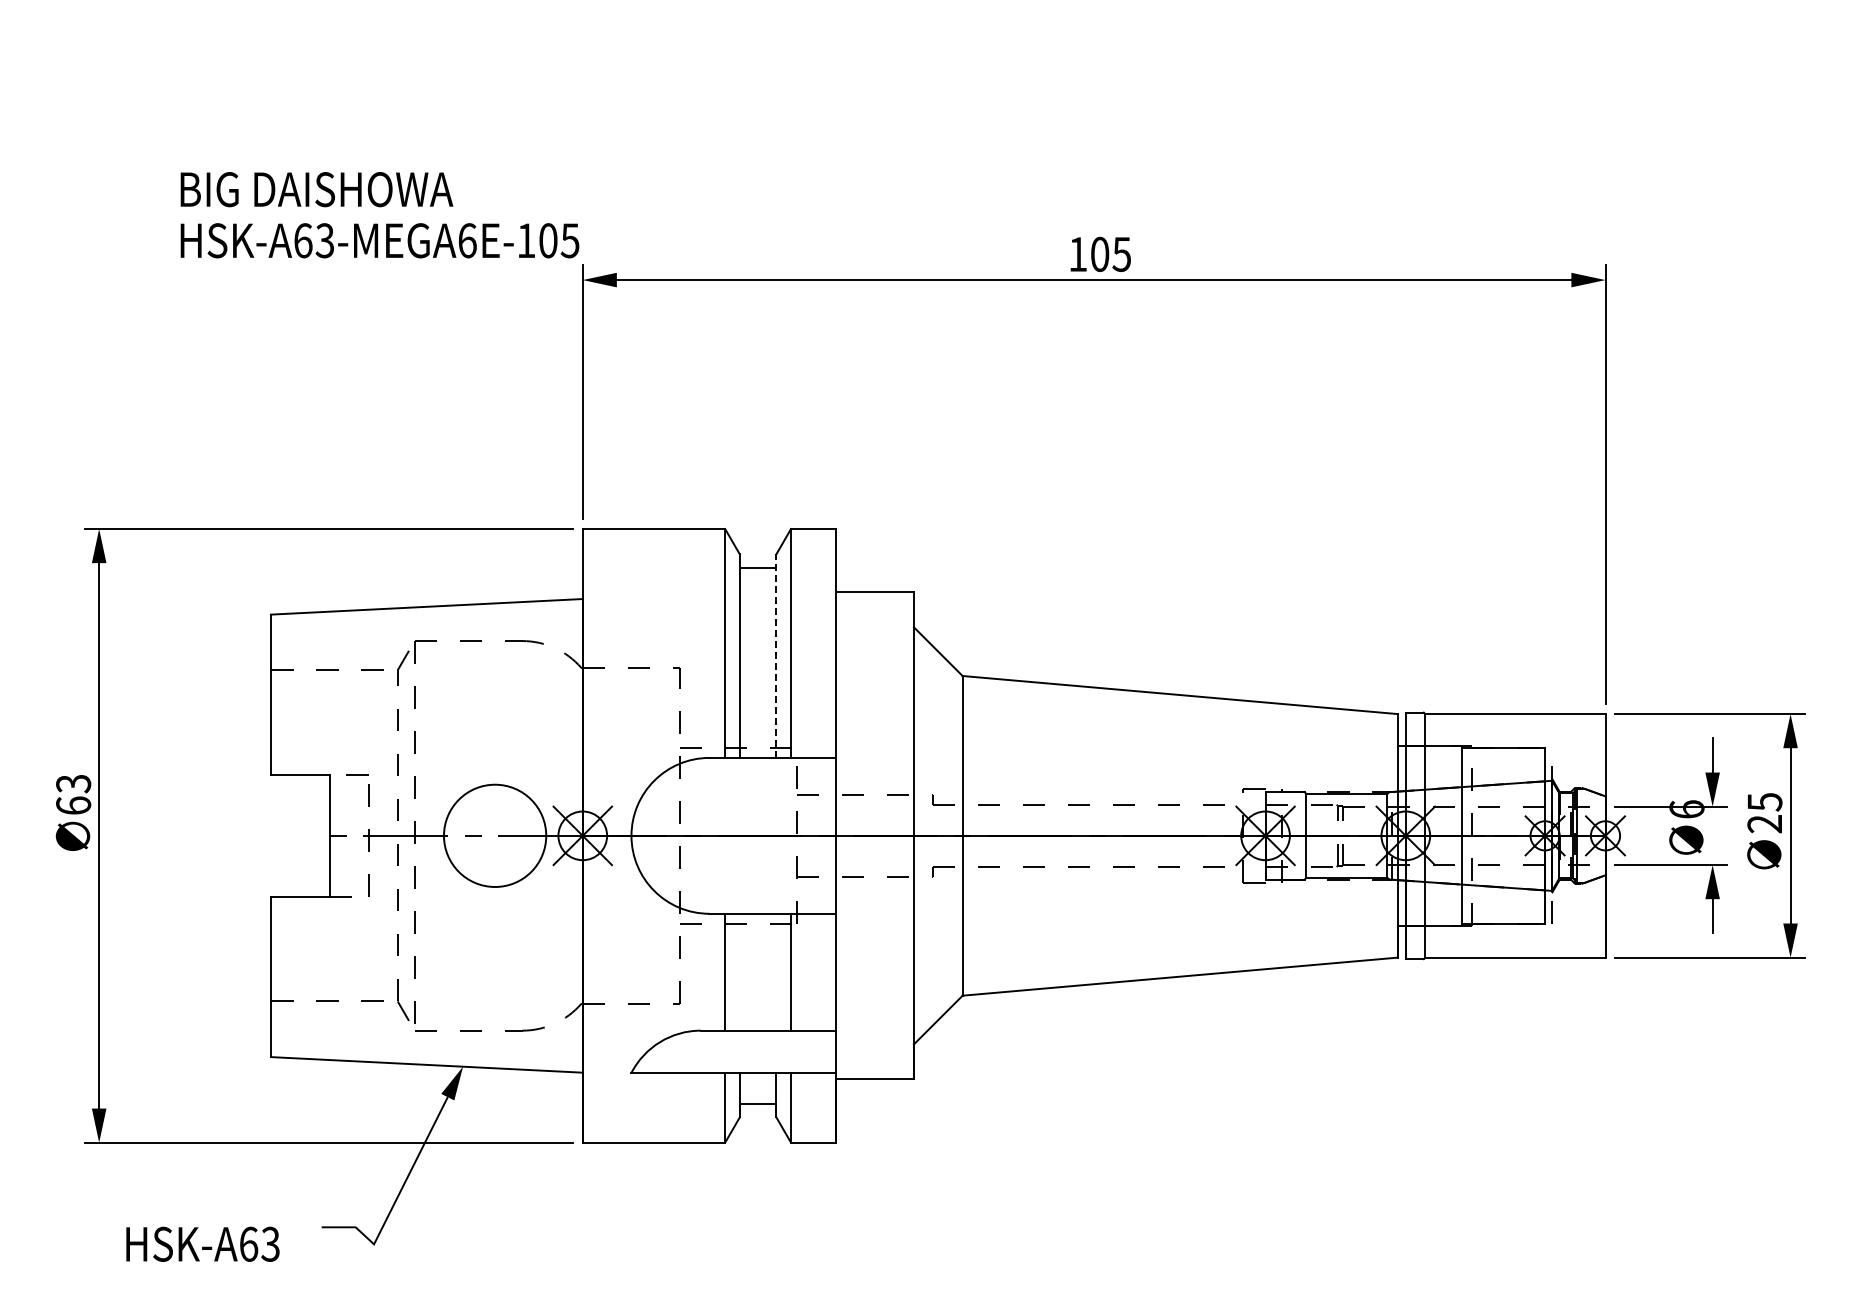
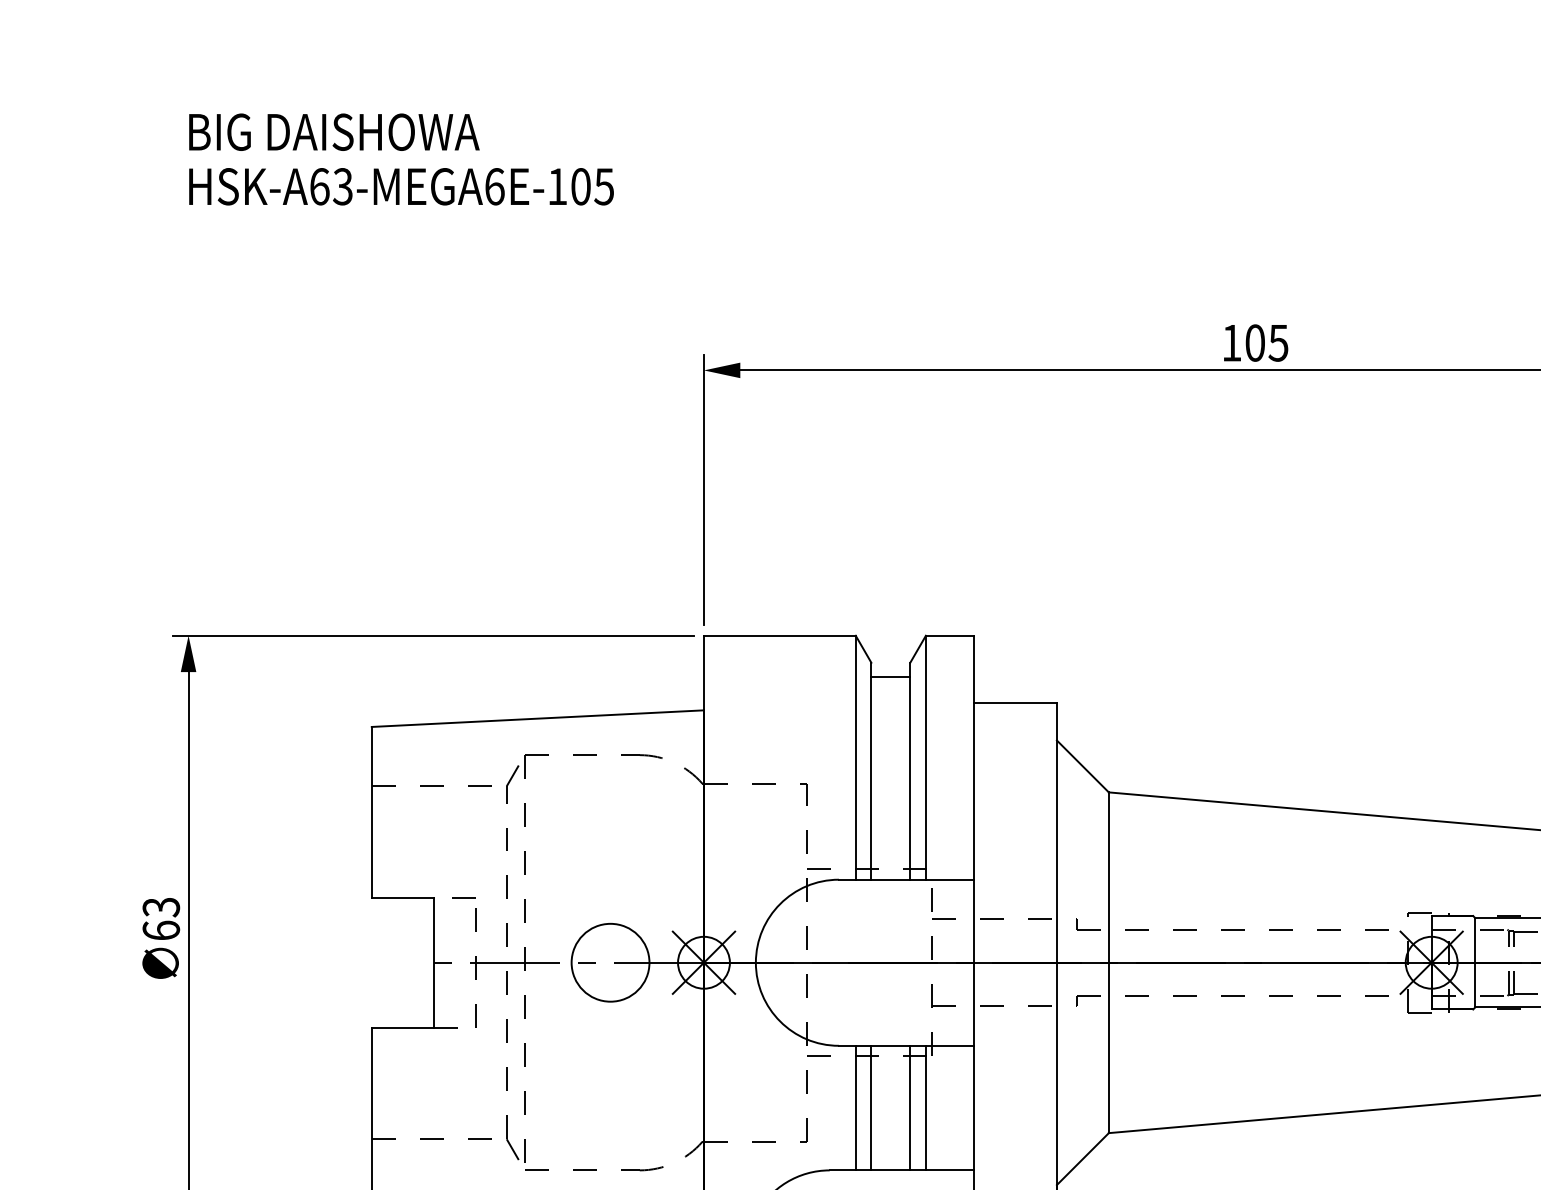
text: (379, 215) -> (400, 159), moved
line: (776, 656) -> (910, 771), dashed -> solid
circle: (494, 835) -> (609, 962), size x0.71
line: (739, 971) -> (871, 1107), added
line: (776, 971) -> (910, 1107), added

